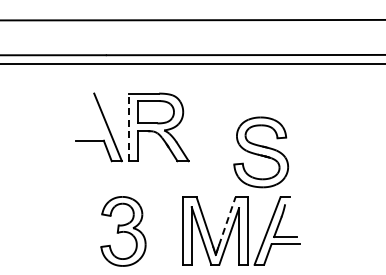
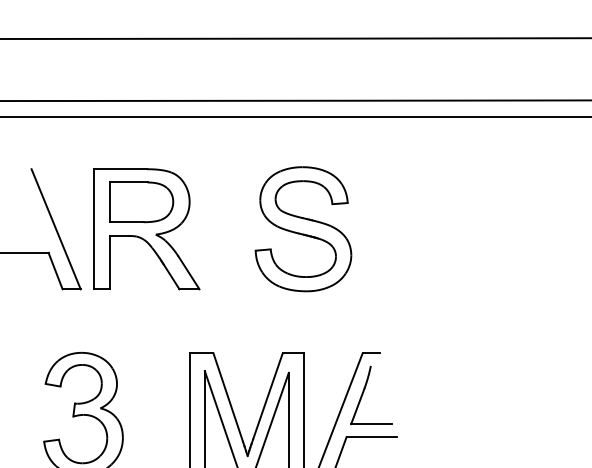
line: (129, 127) -> (94, 229), dashed -> solid
part: (261, 152) -> (303, 229), moved
line: (227, 221) -> (268, 396), dashed -> solid

